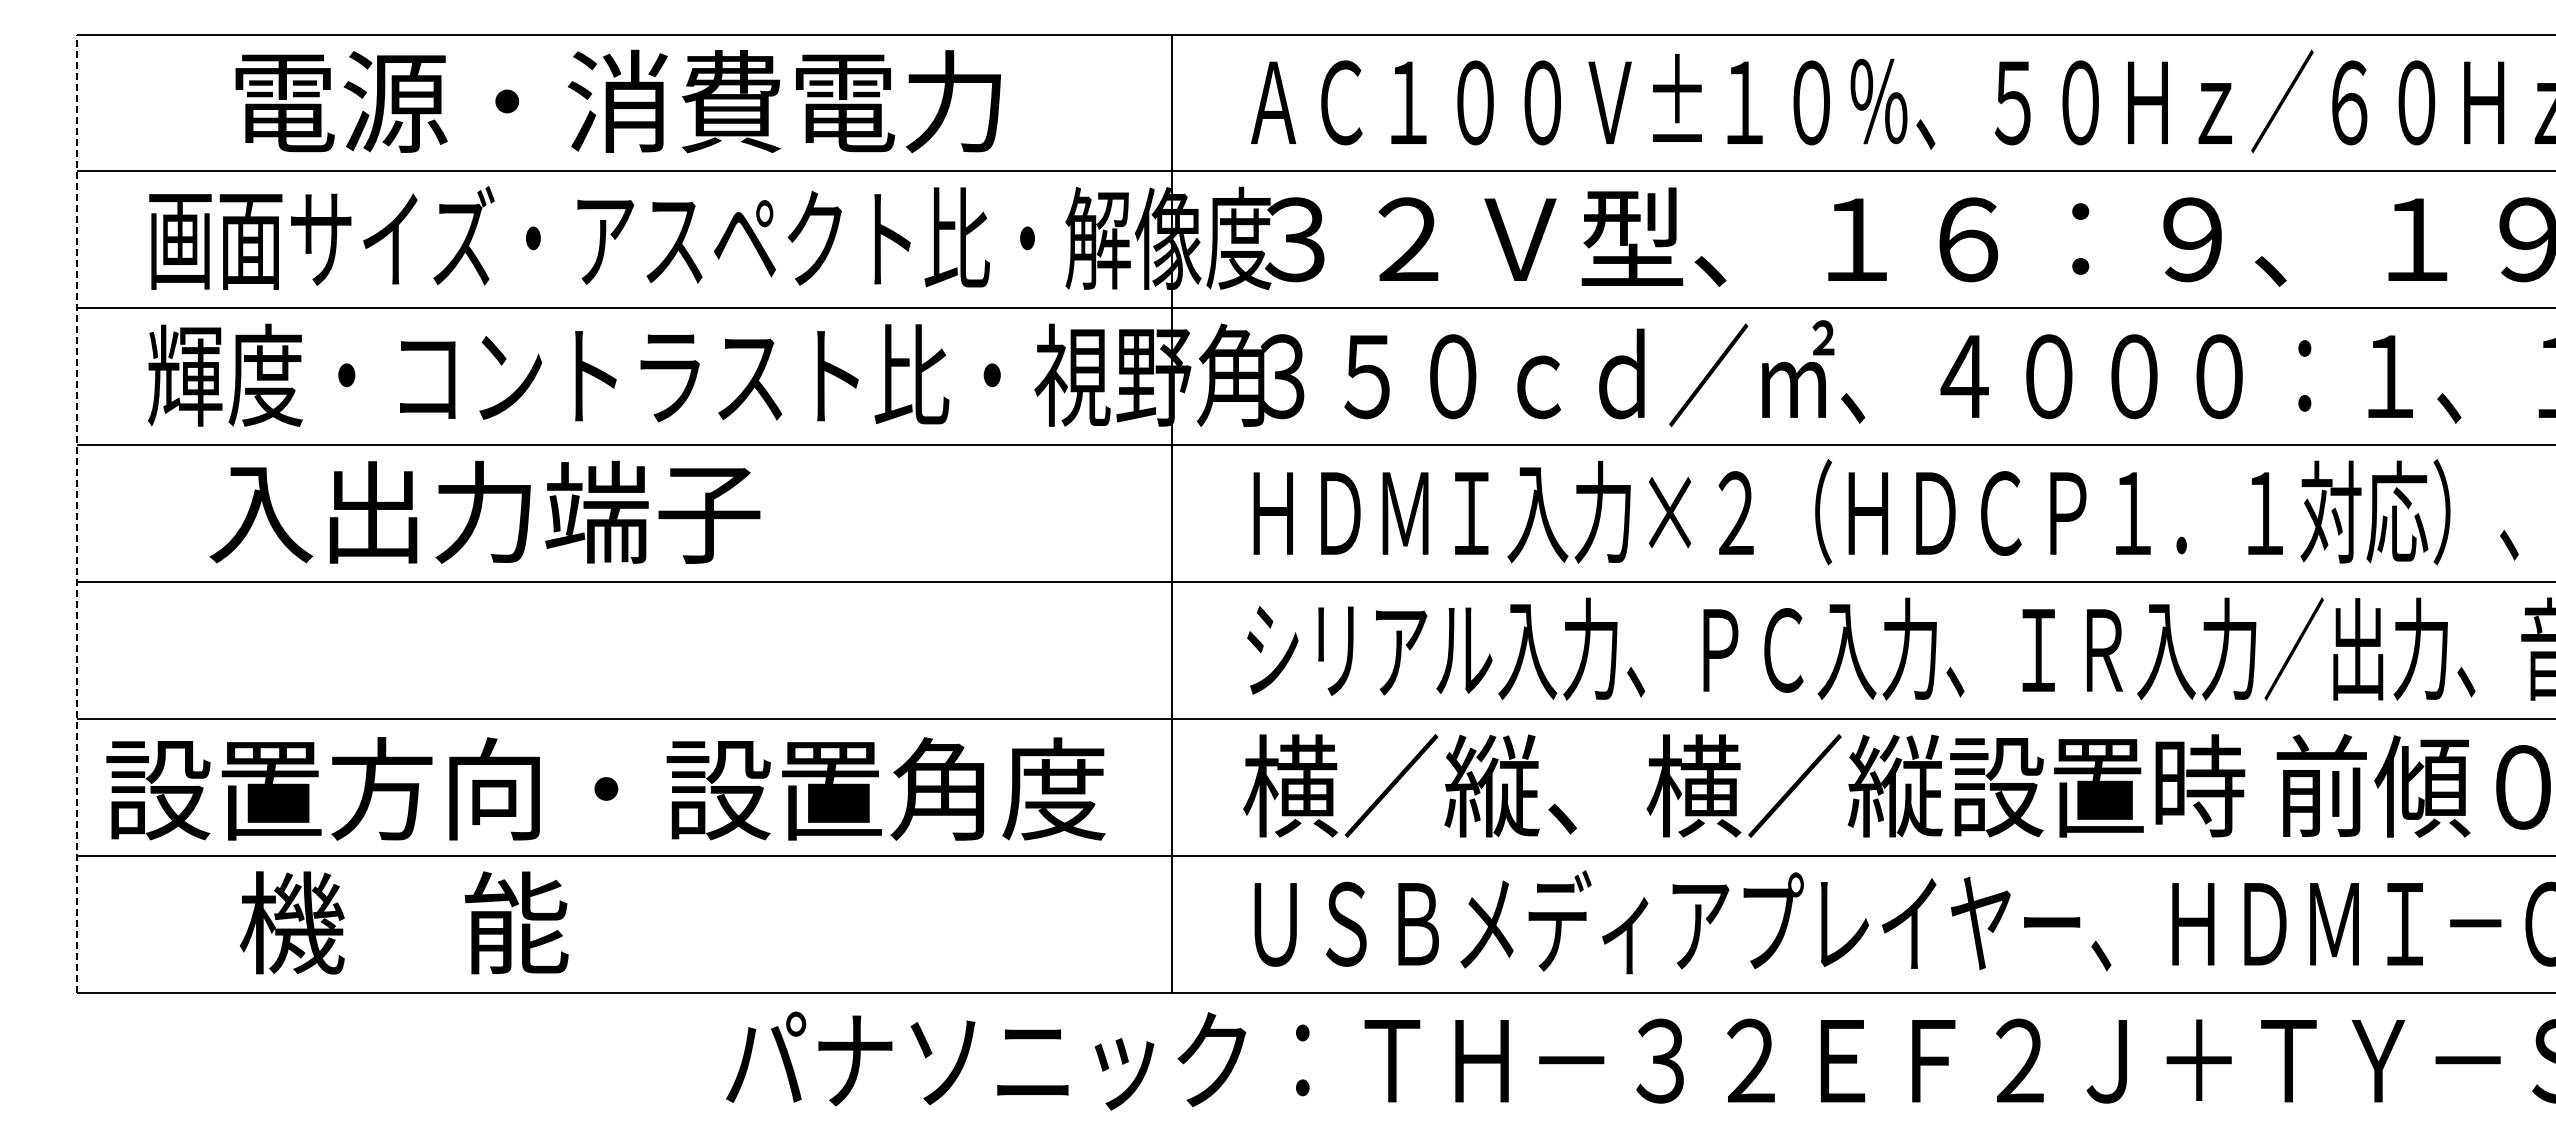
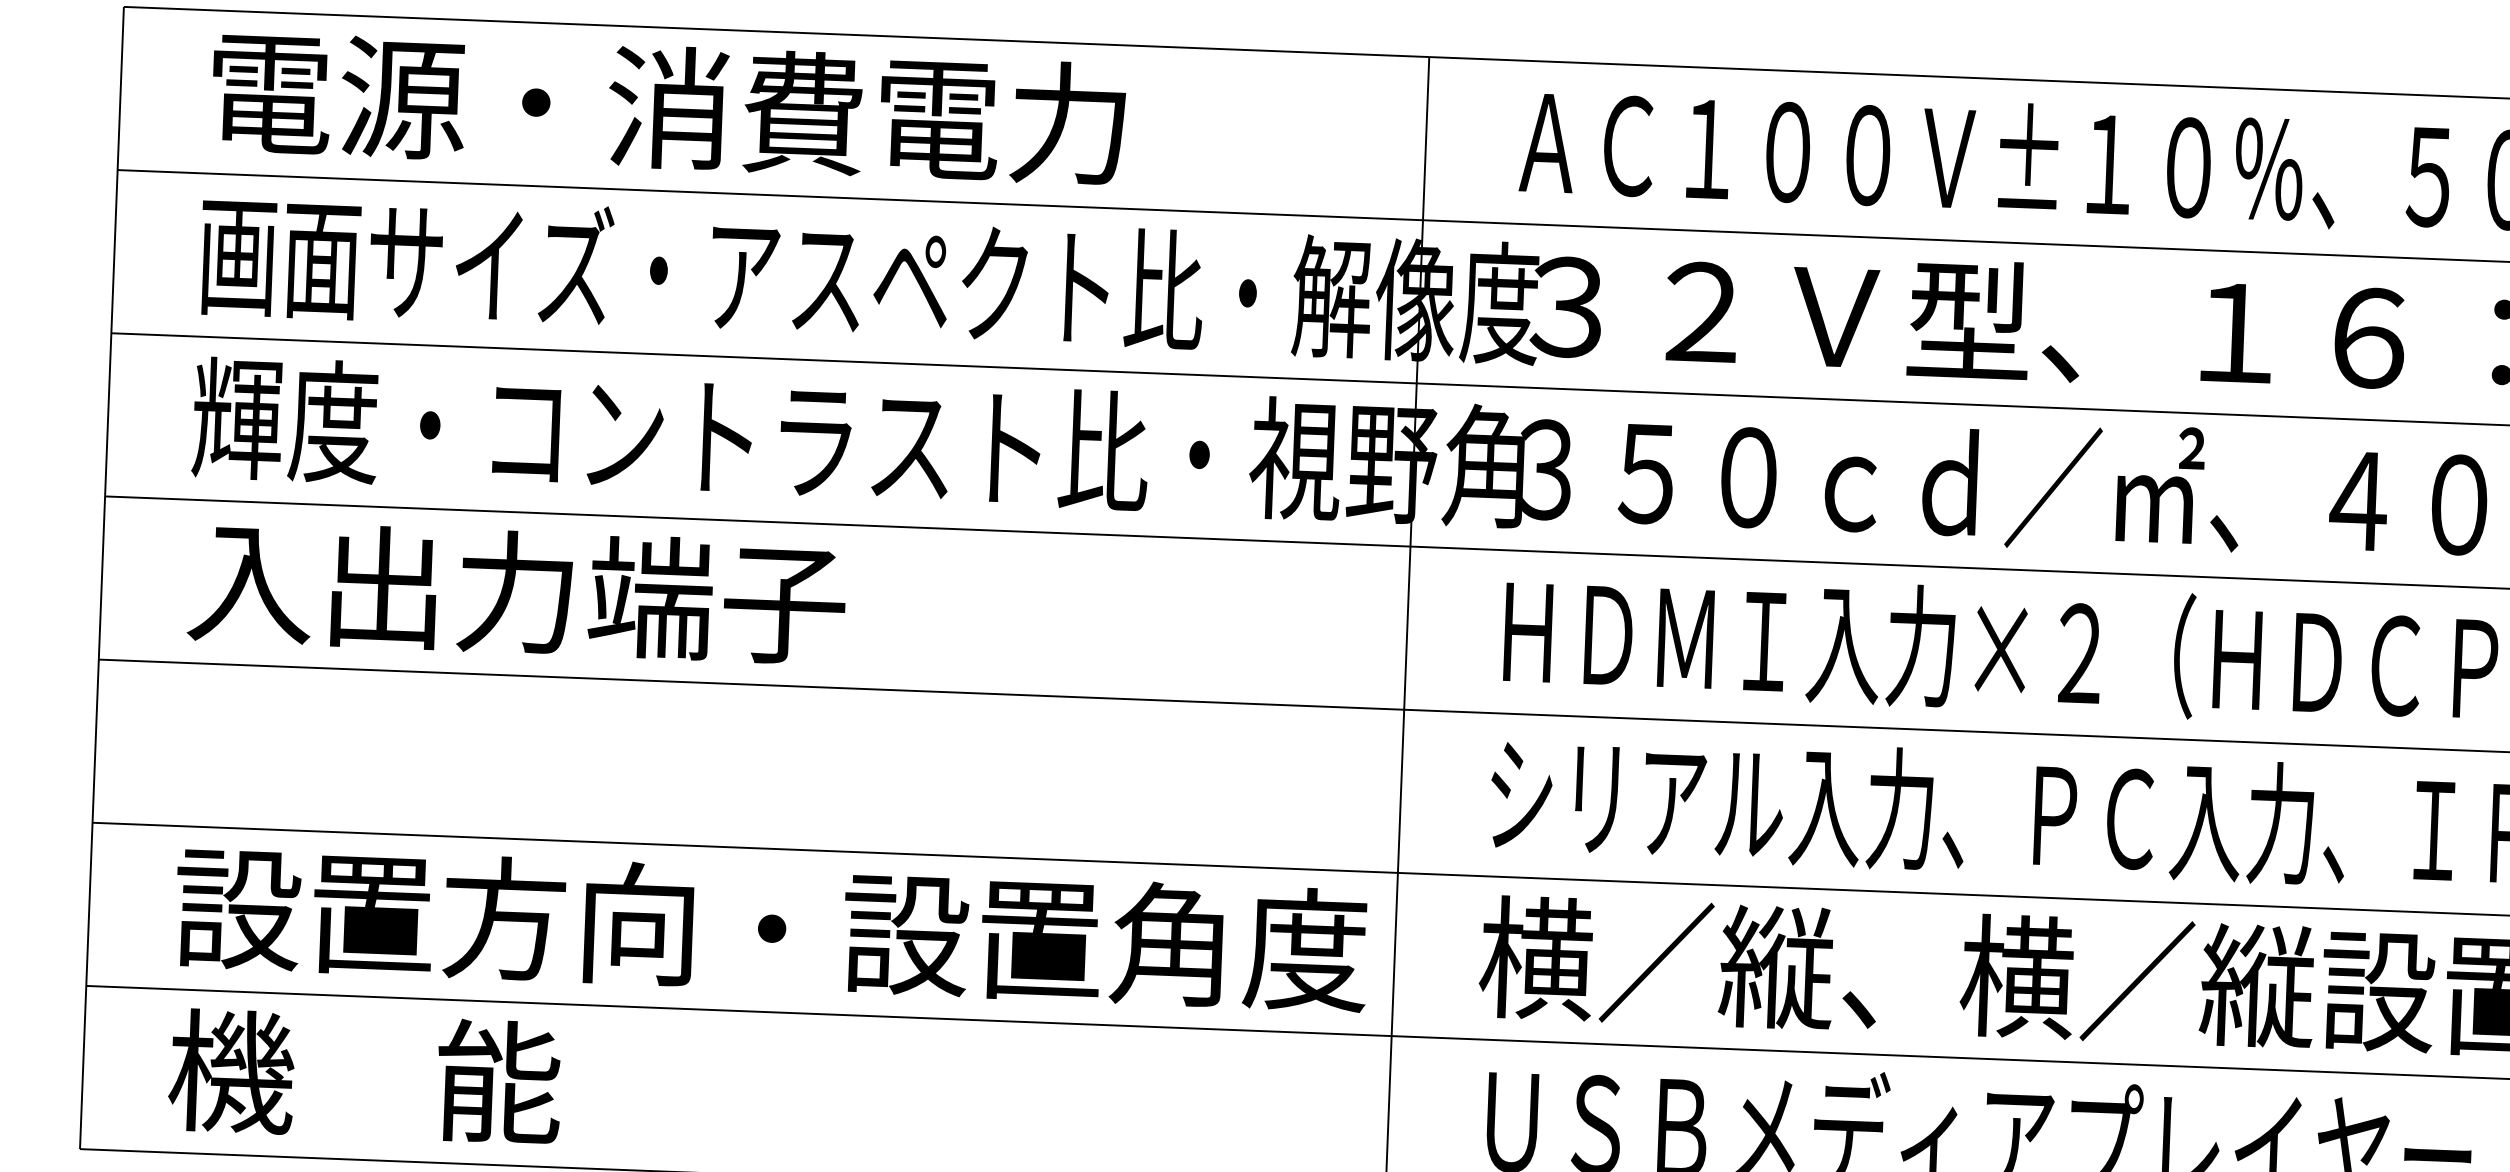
text: (617, 101) -> (667, 107), moved
text: (484, 511) -> (516, 591), moved
line: (76, 513) -> (101, 577), dashed -> solid
text: (605, 788) -> (771, 928), moved
text: (403, 922) -> (364, 1076), moved

